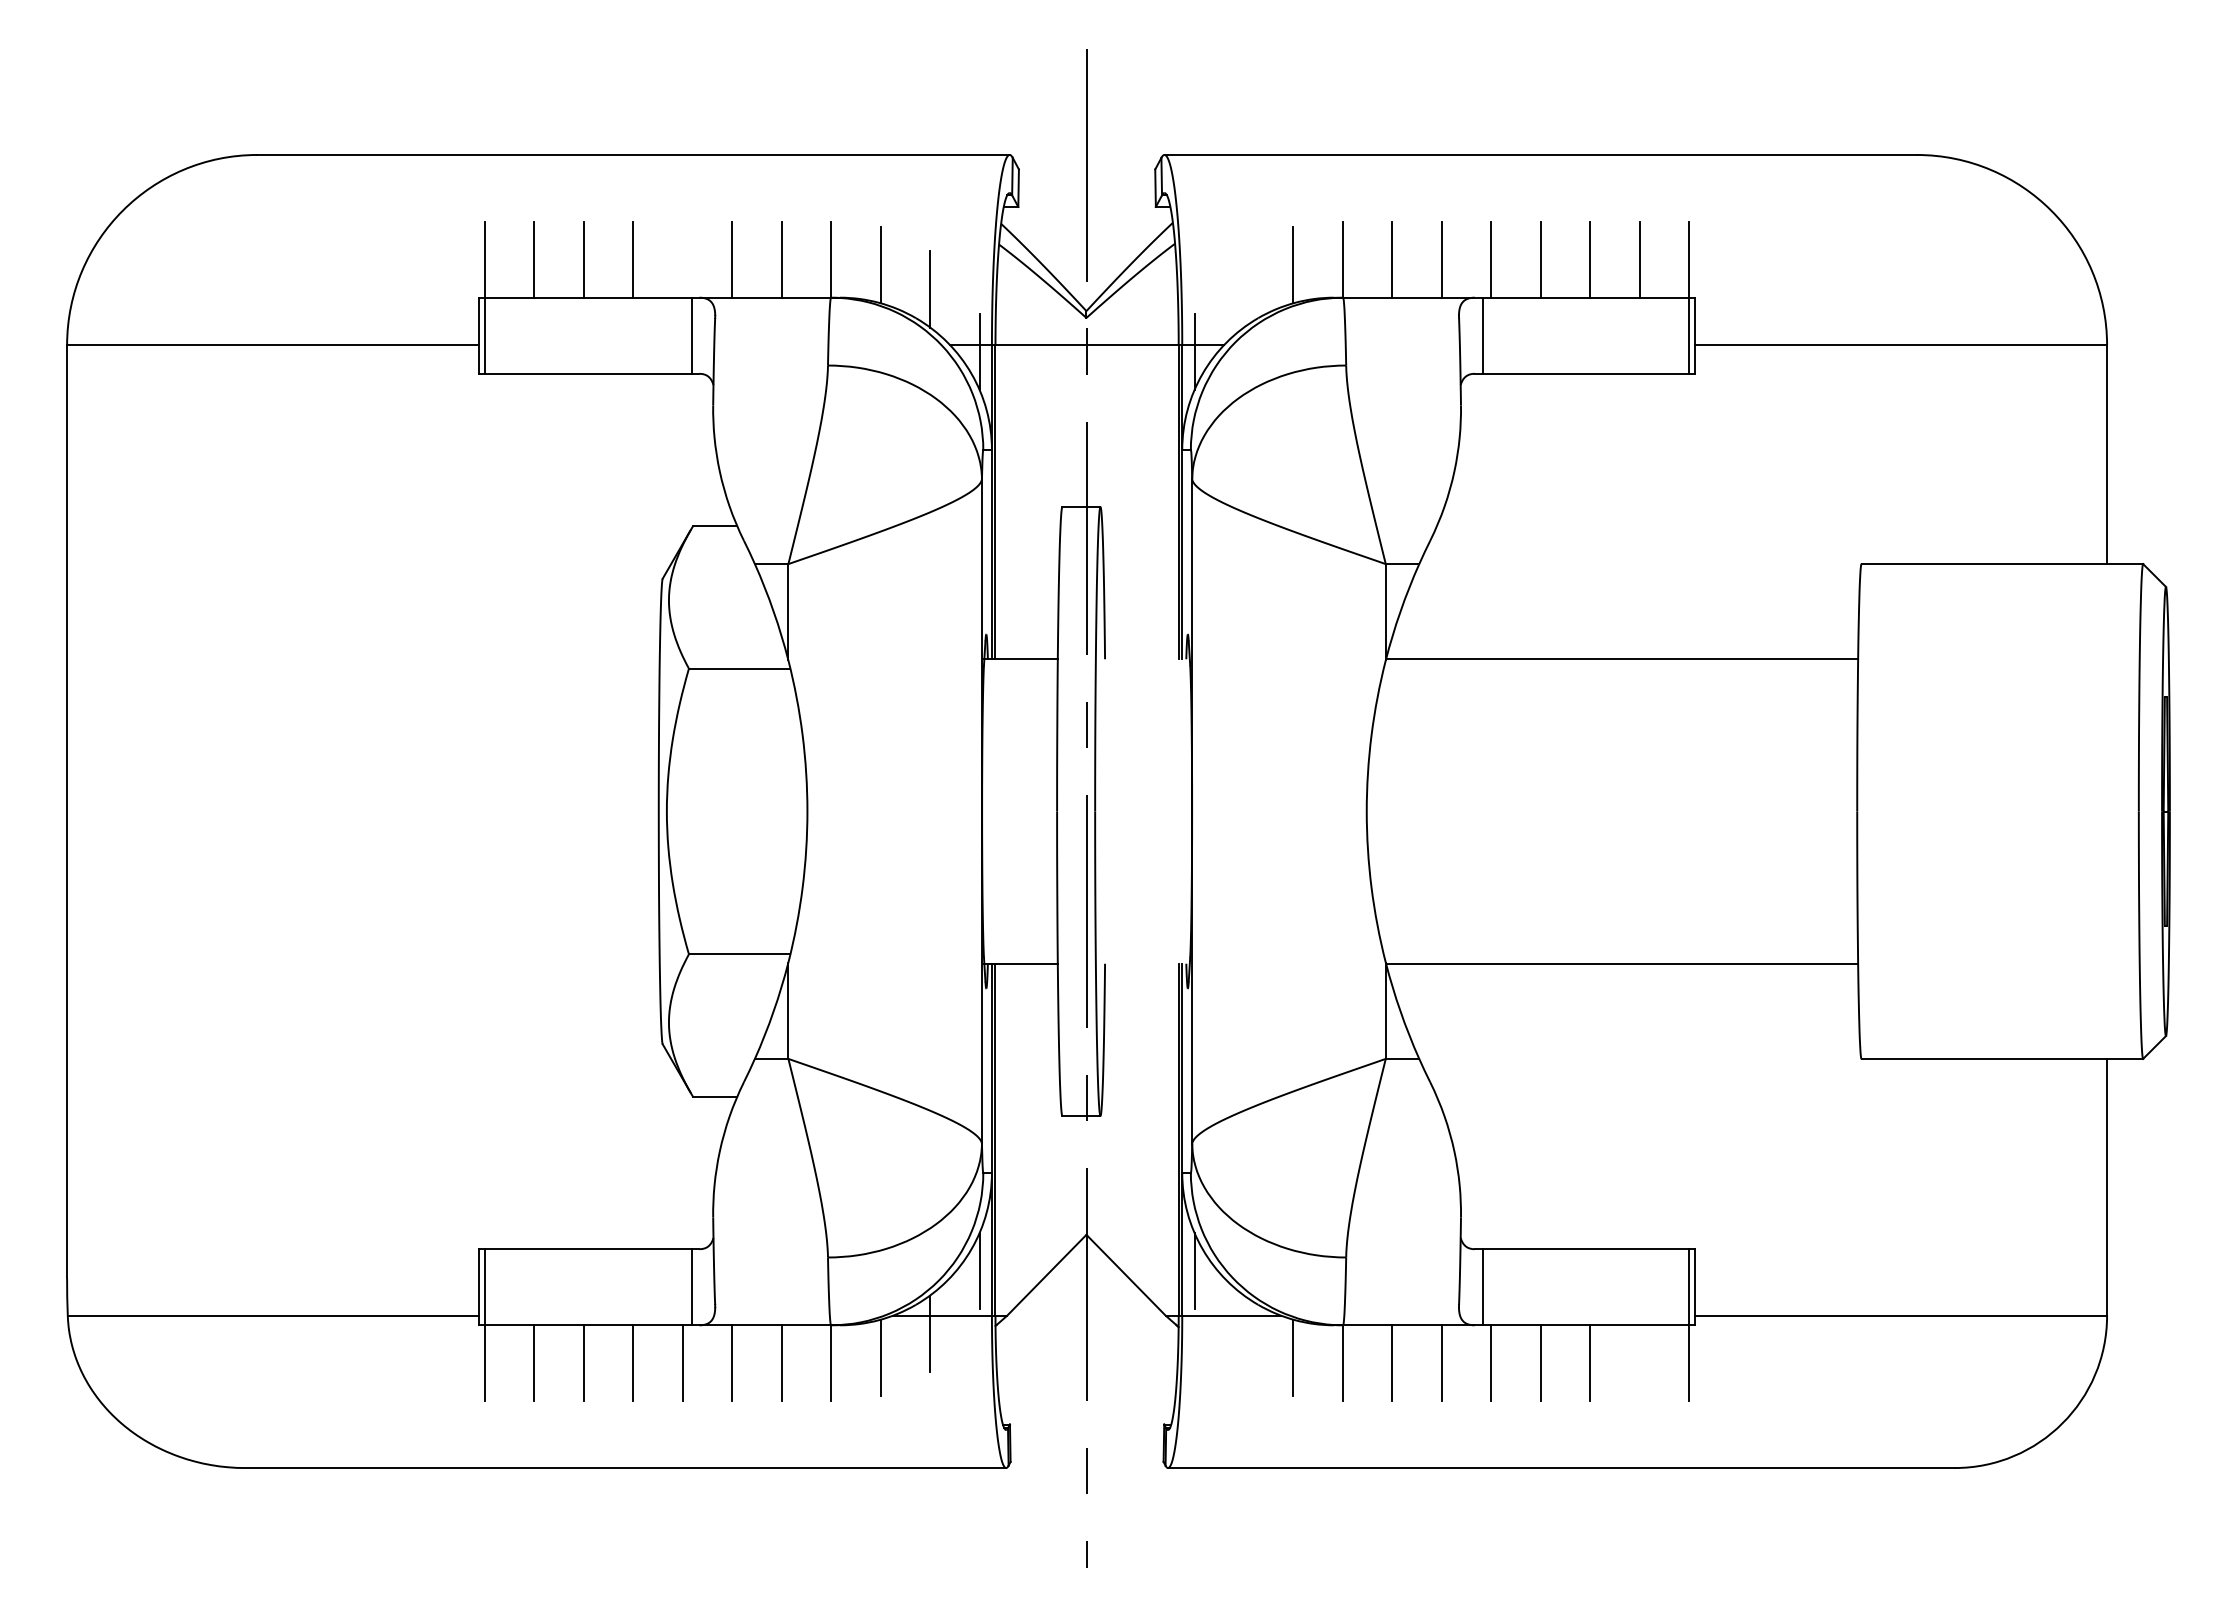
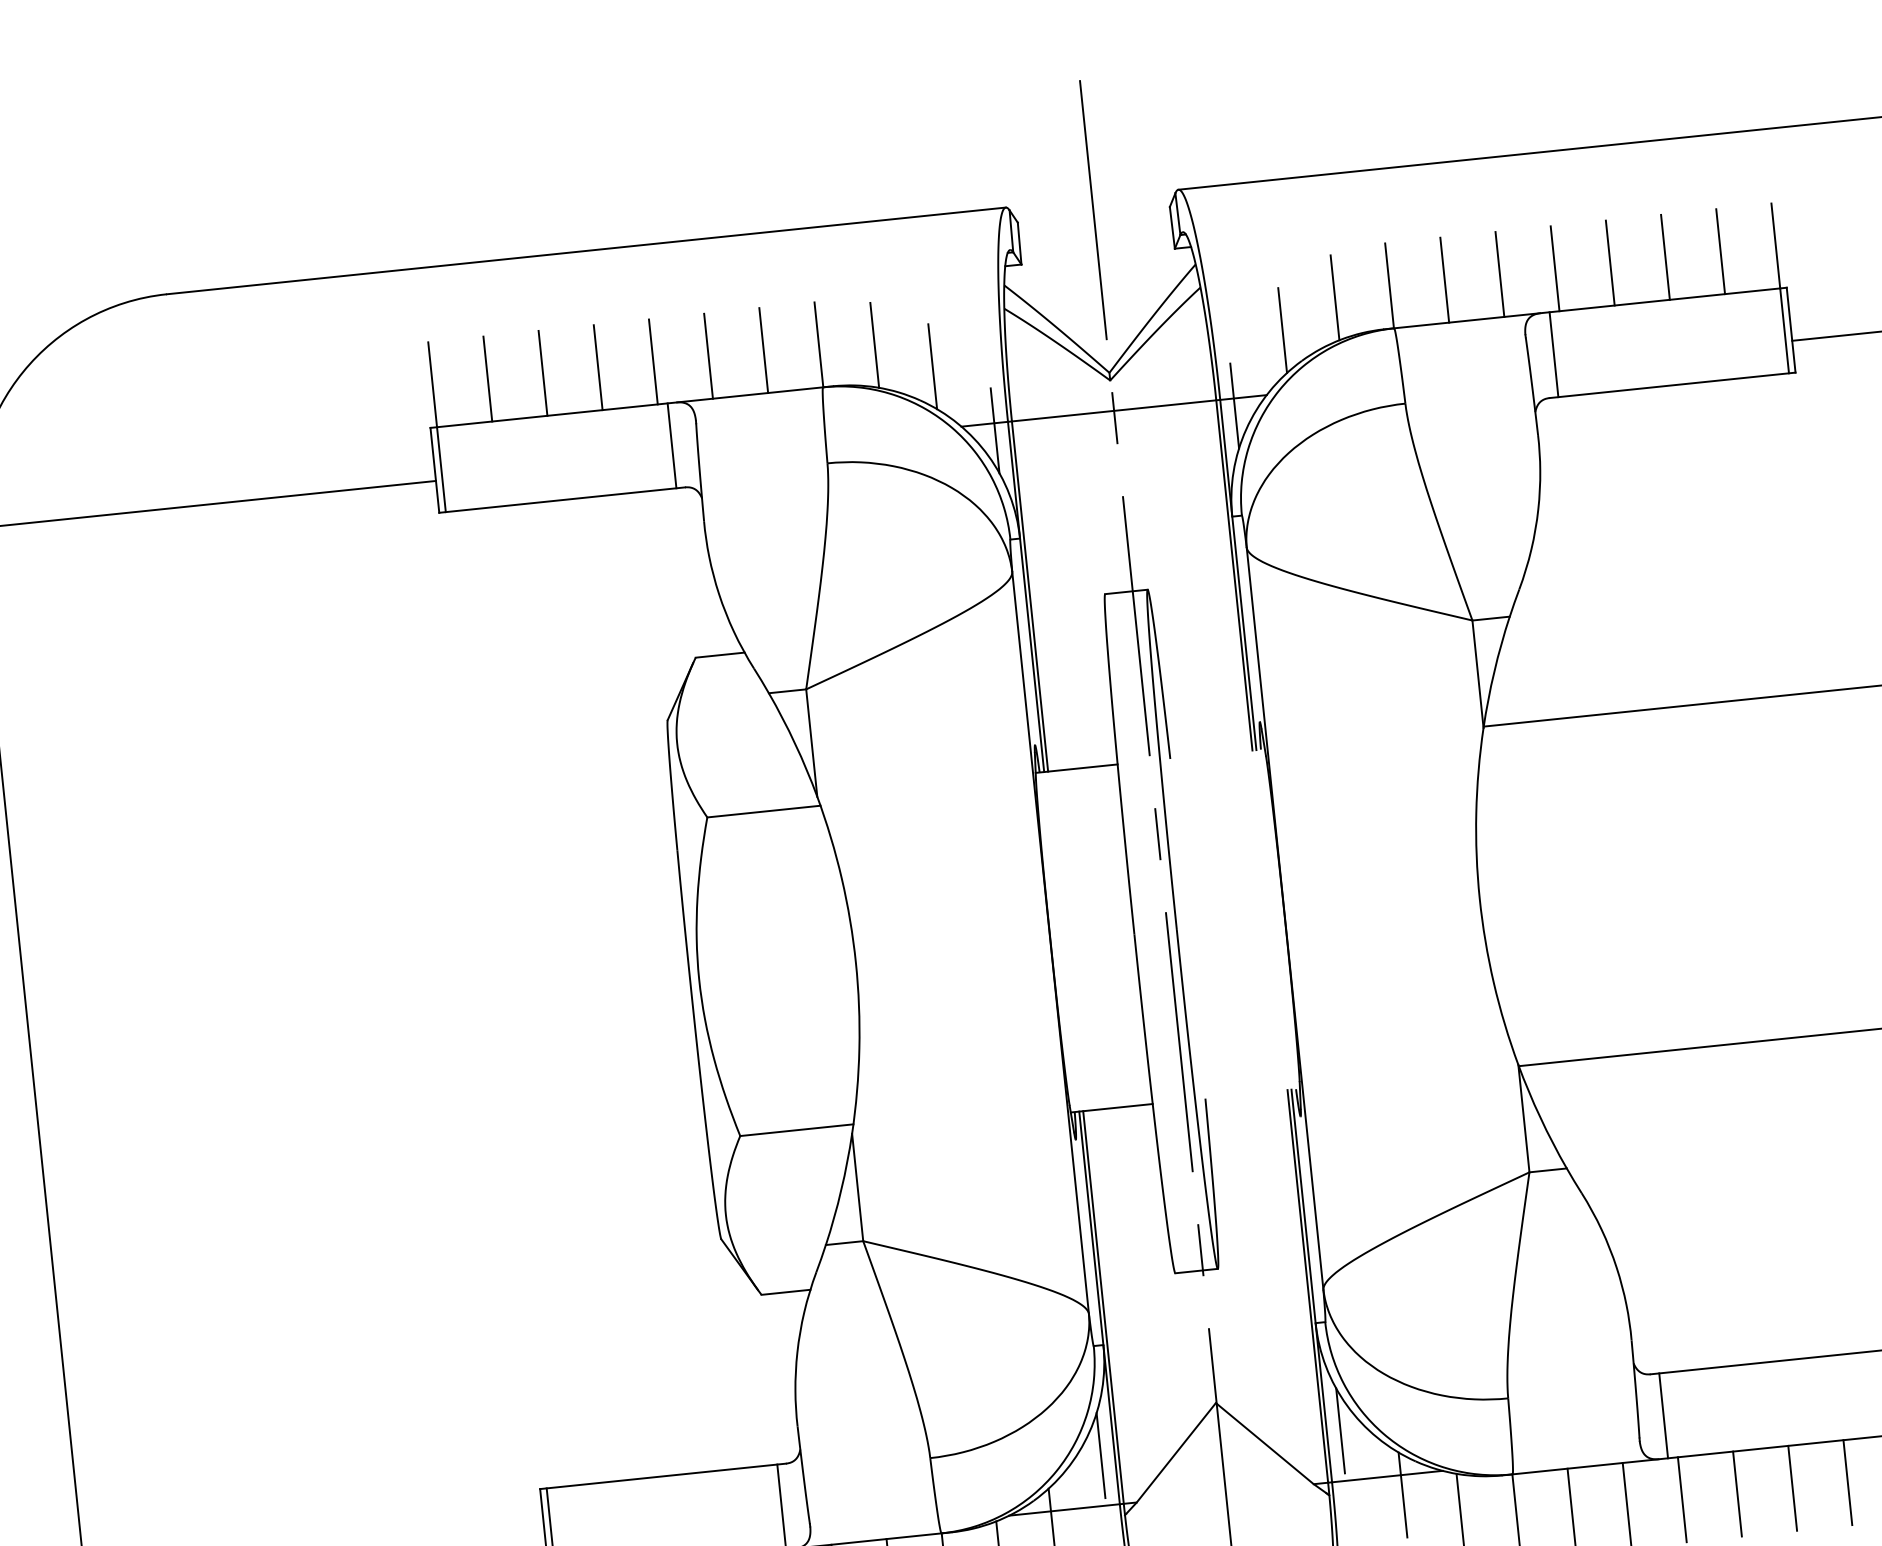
line: (682, 259) -> (652, 361), added
line: (1243, 289) -> (1282, 330), added
line: (1243, 1333) -> (1402, 1494), added
line: (1639, 1363) -> (1847, 1482), added

